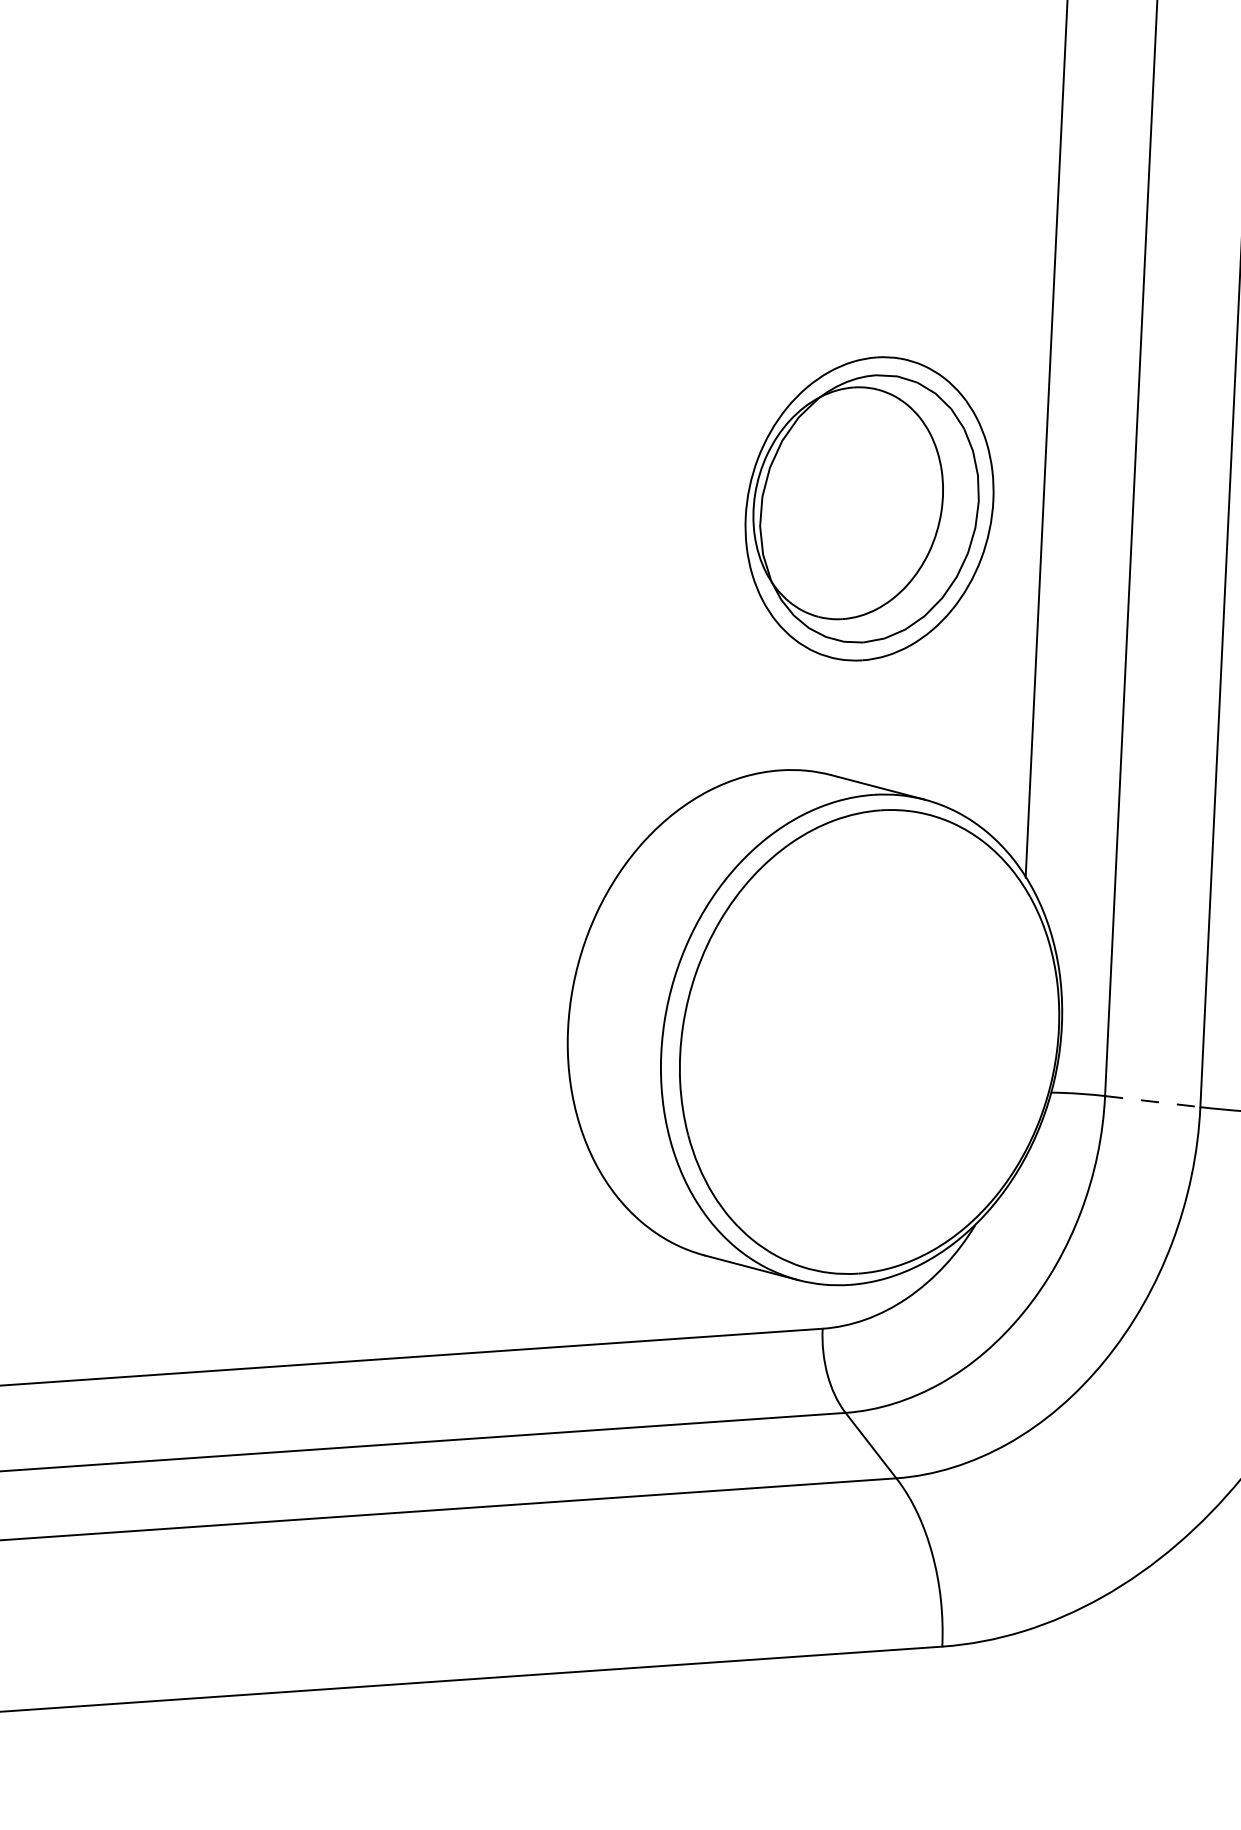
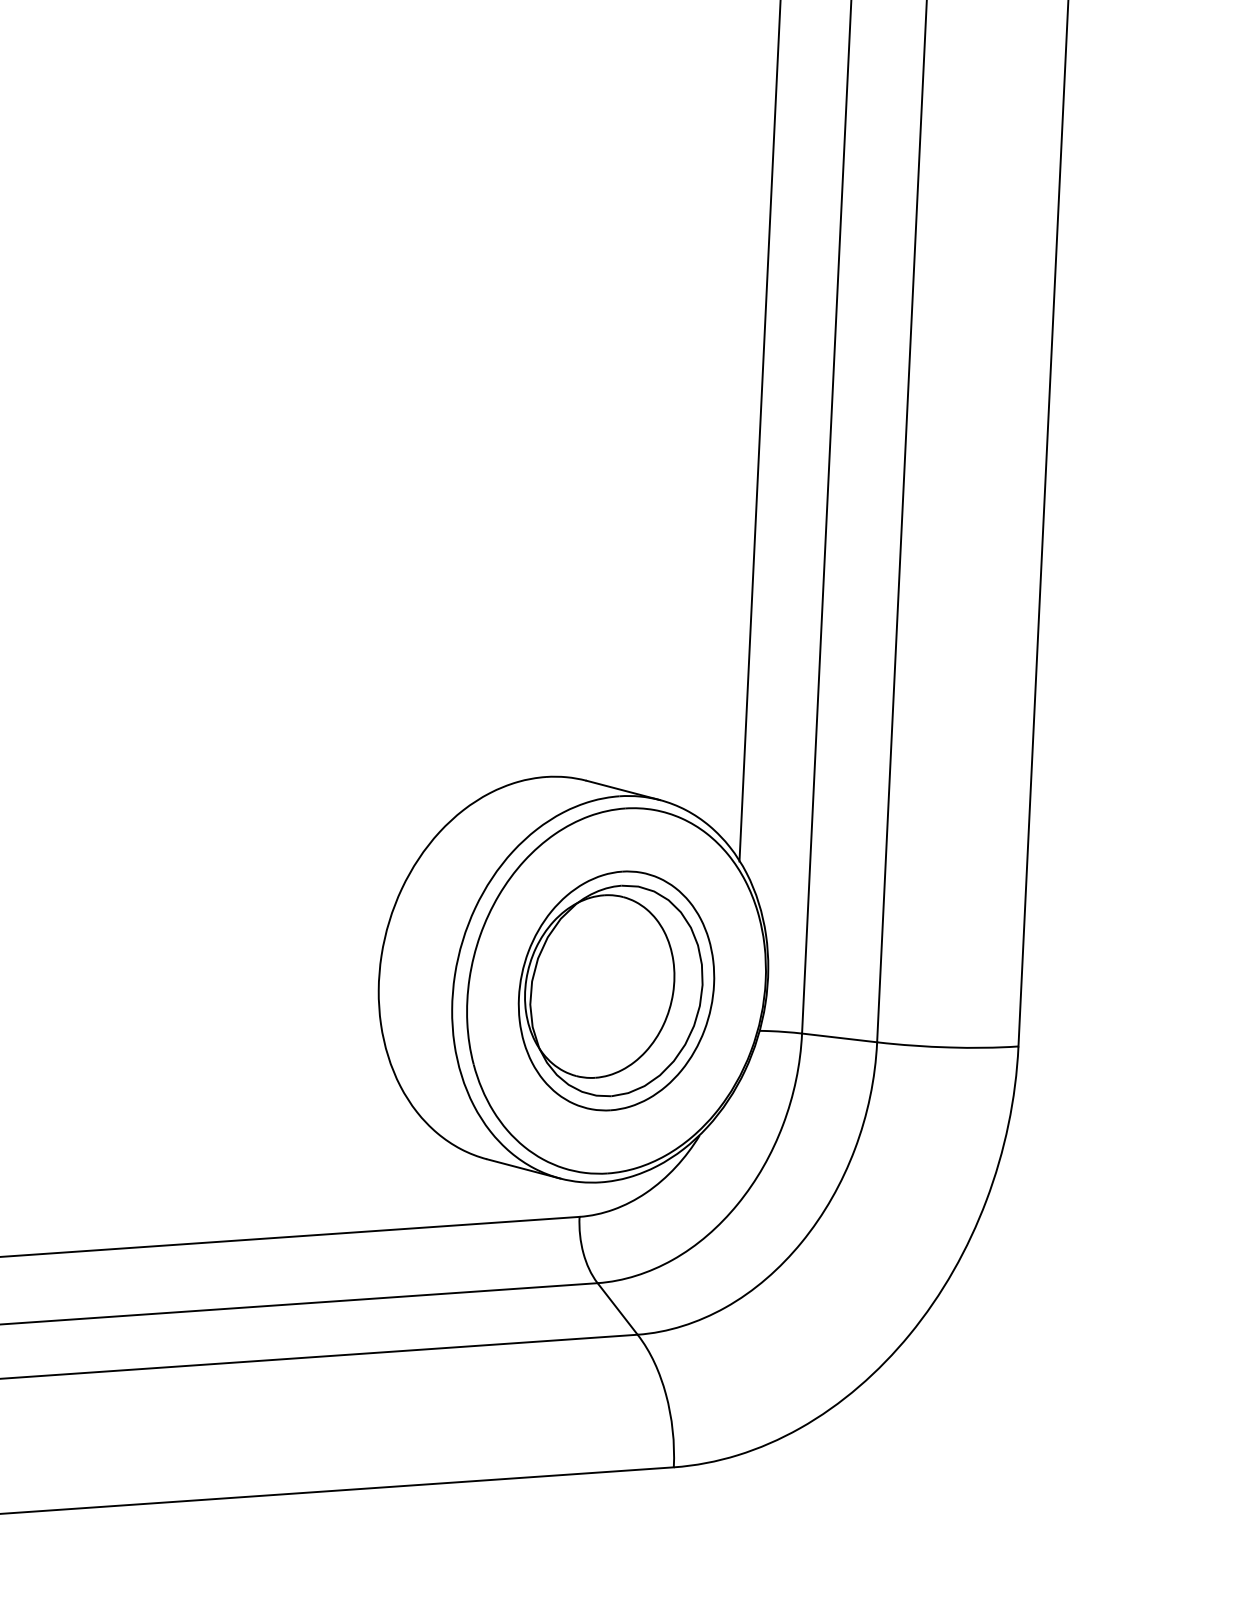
part: (869, 508) -> (616, 990), moved
line: (1152, 1101) -> (839, 1037), dashed -> solid

